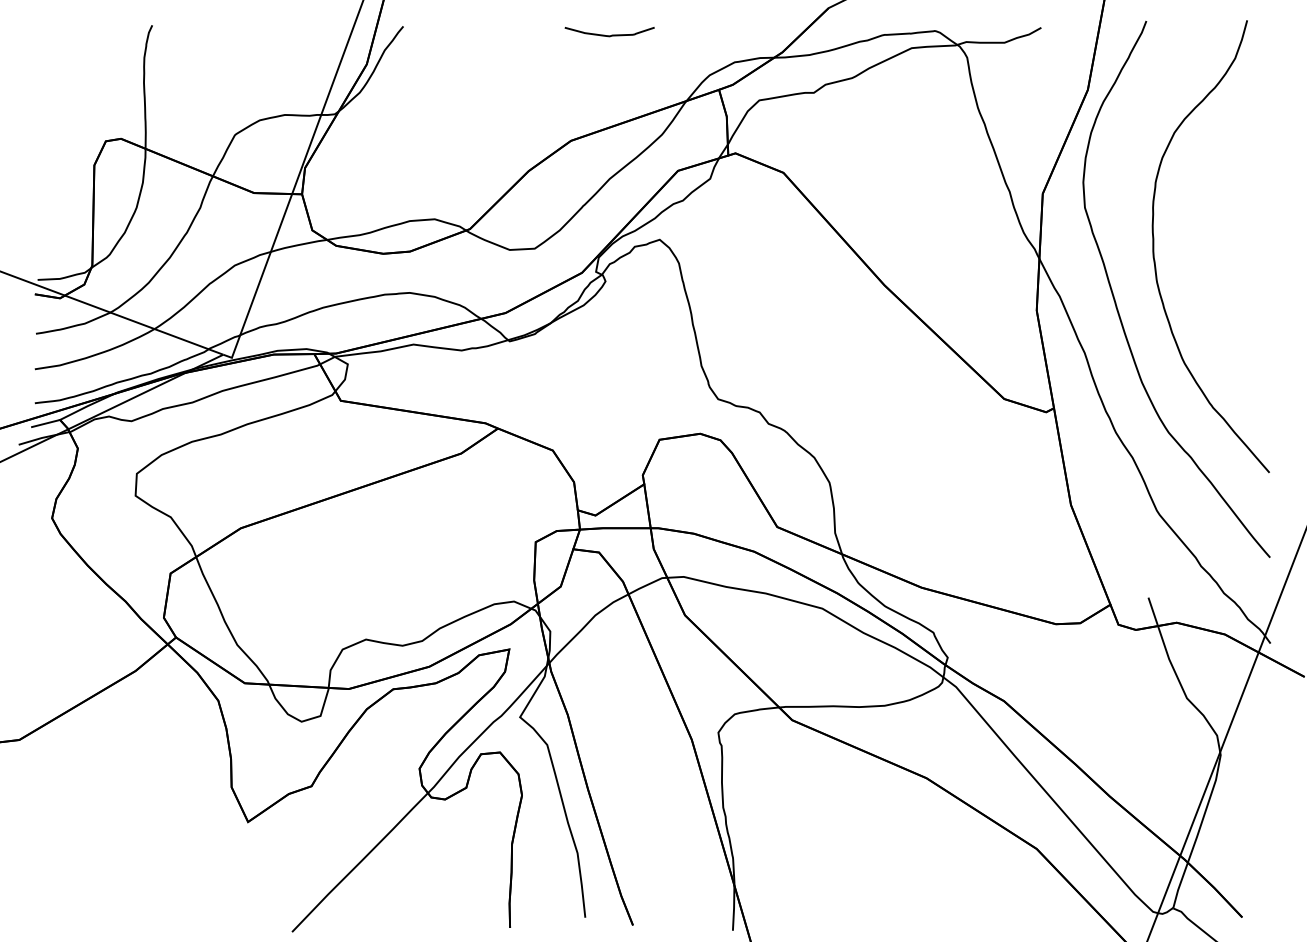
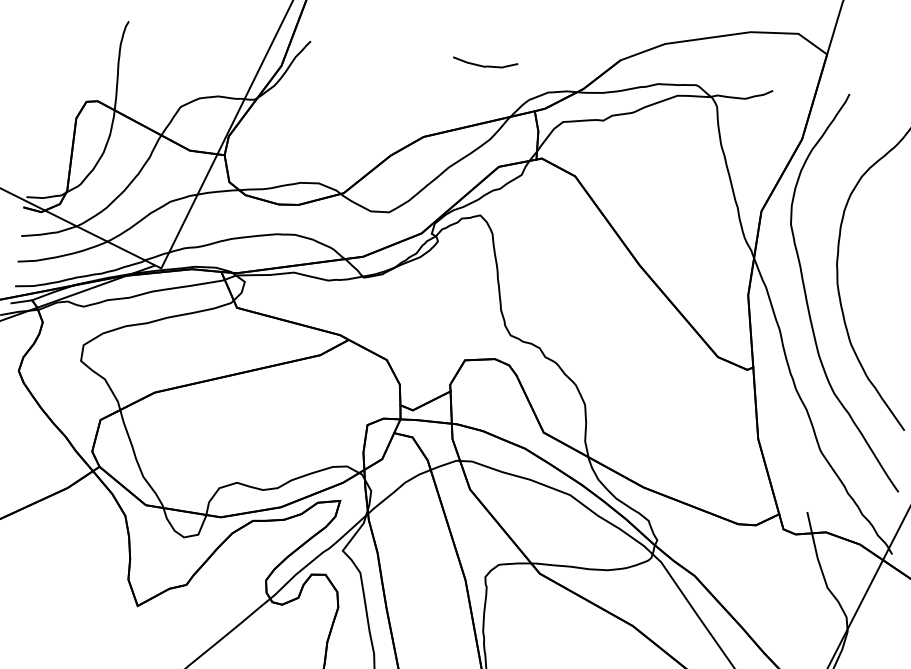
curve: (611, 34) -> (486, 65), moved

